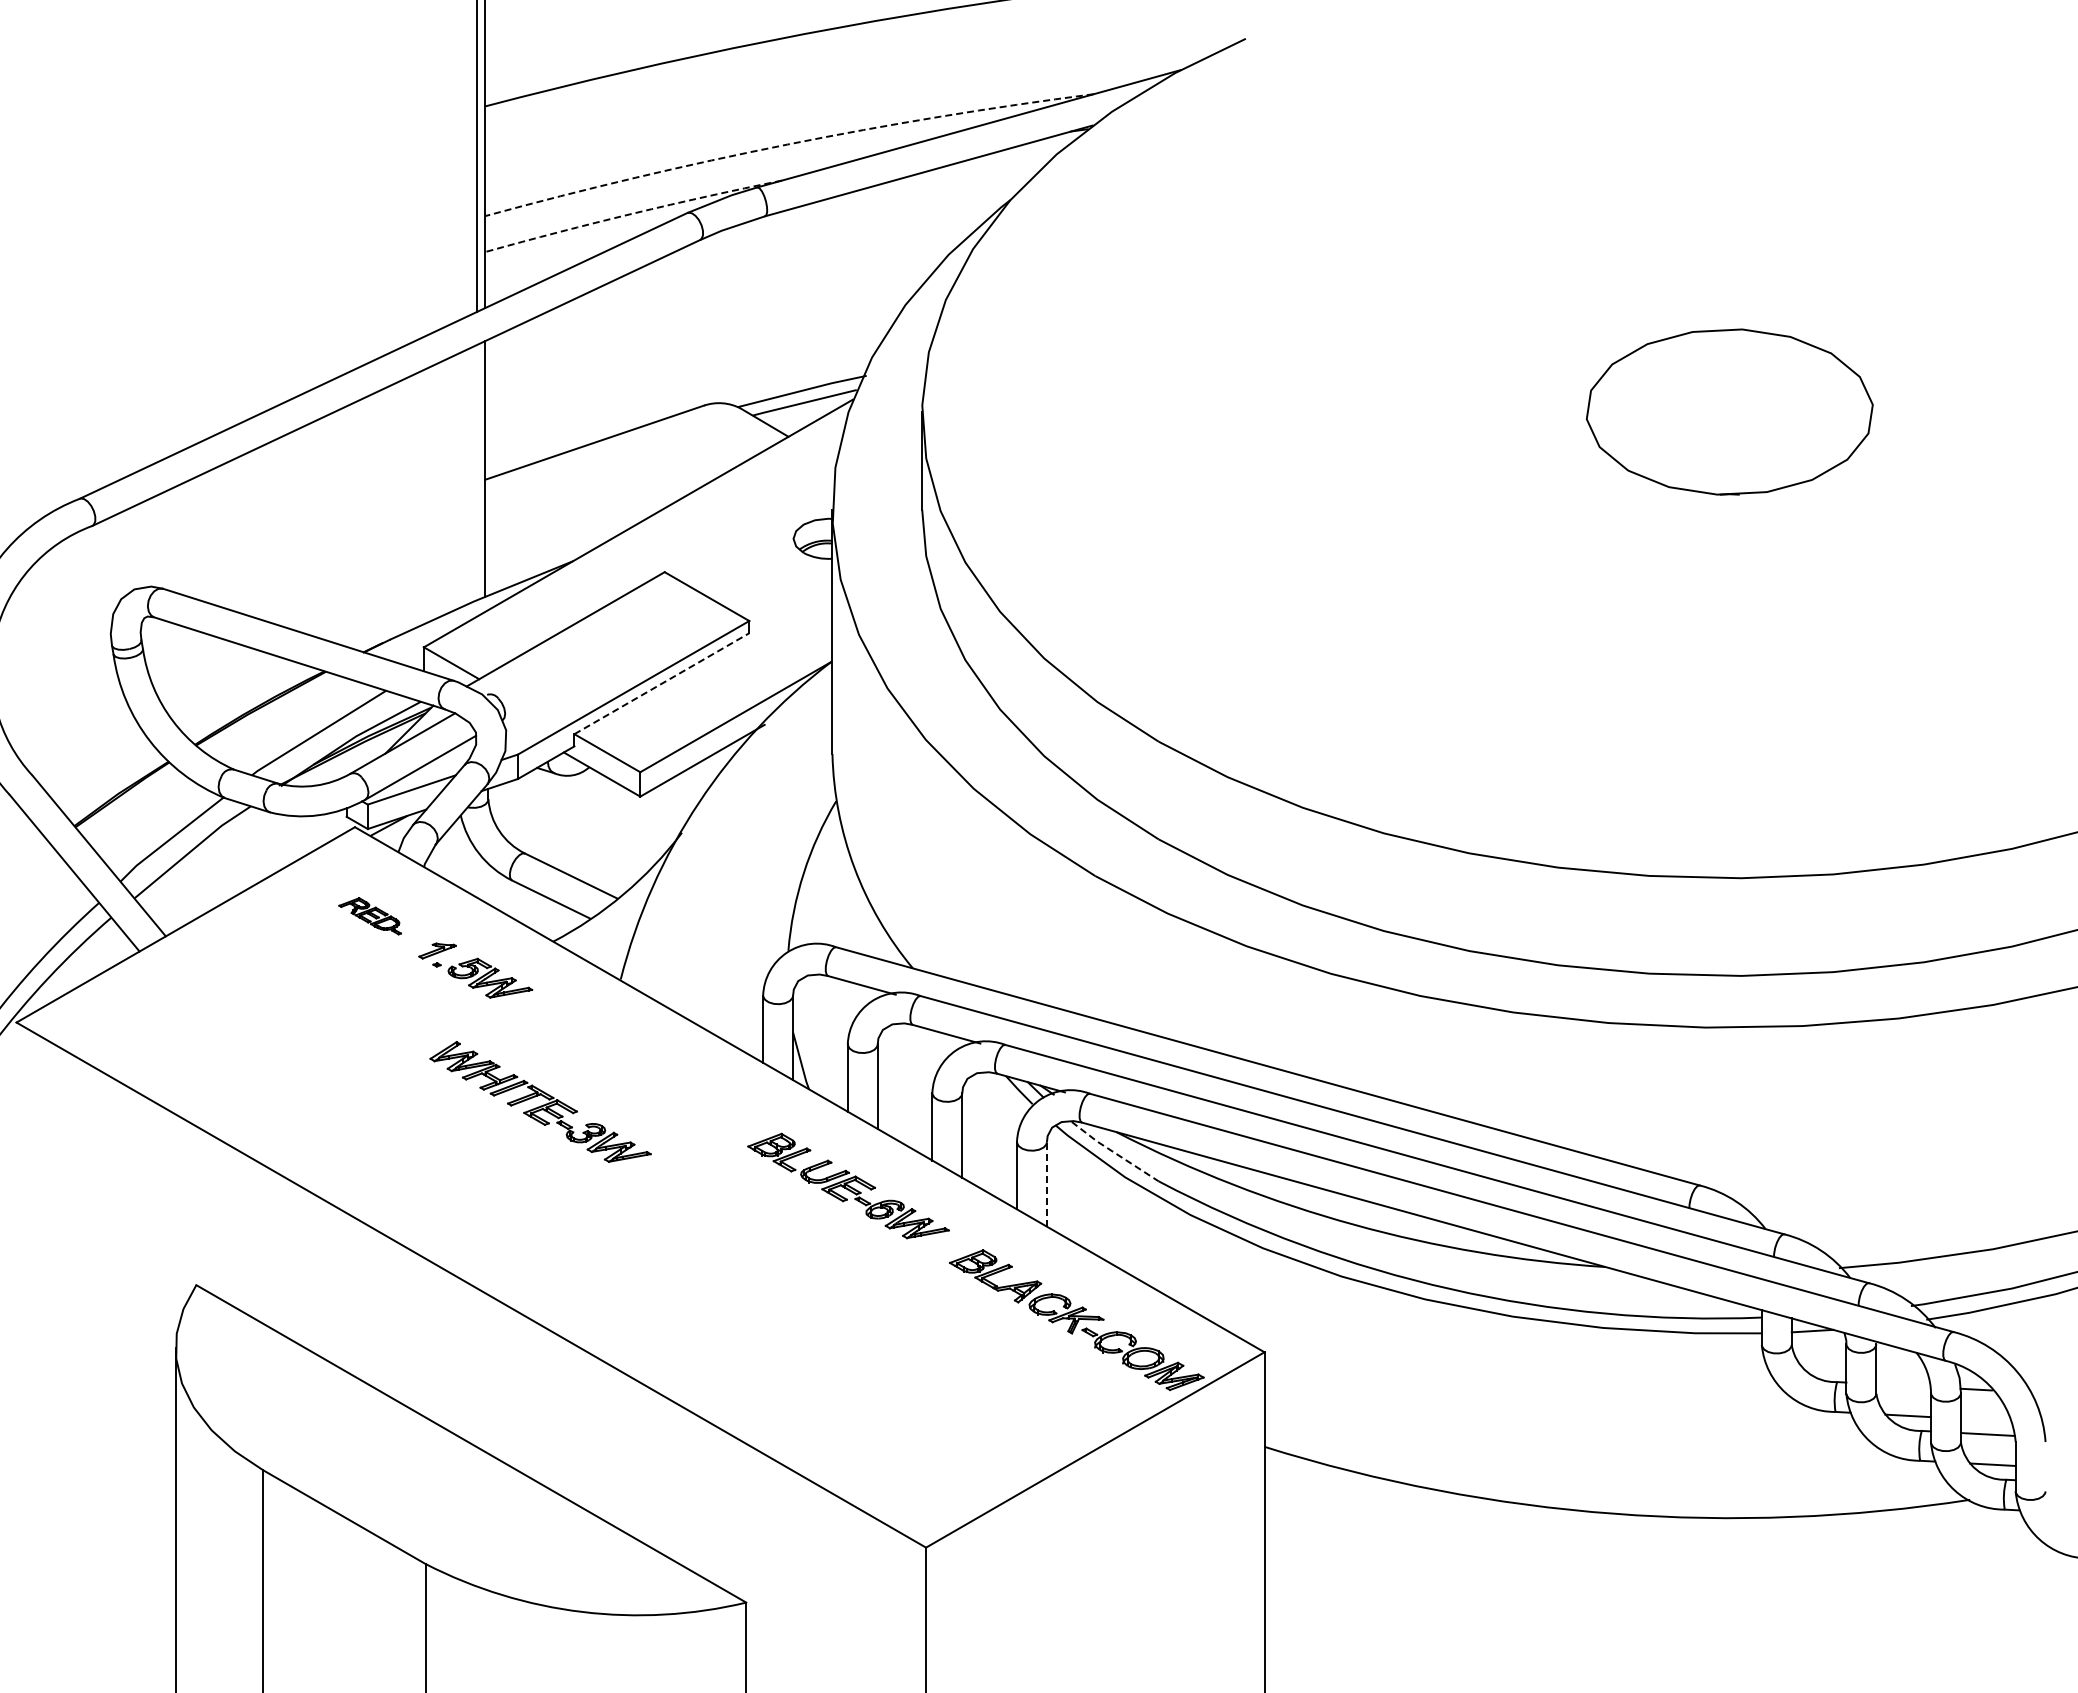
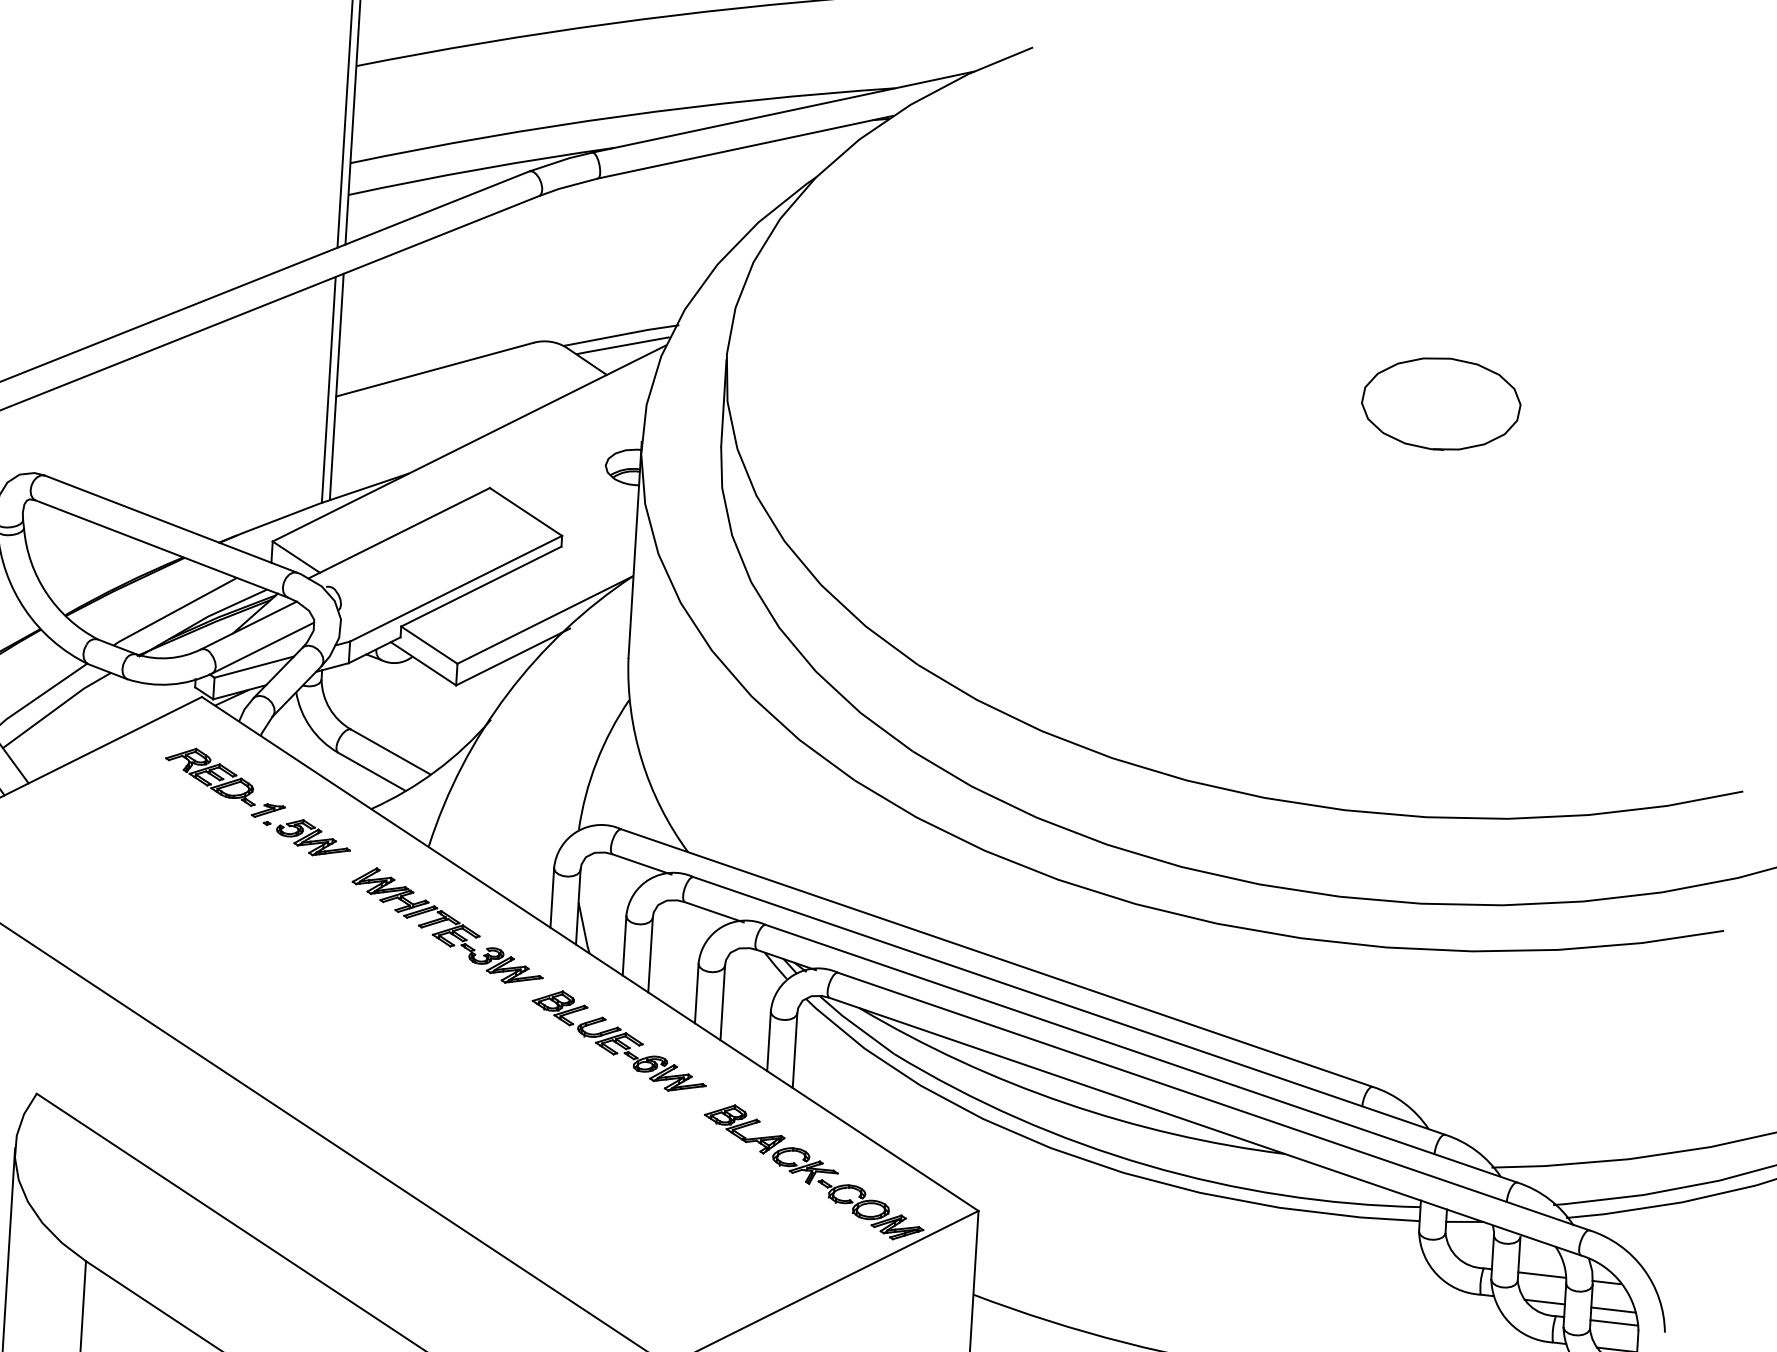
arc: (787, 144) -> (621, 116), dashed -> solid
arc: (633, 213) -> (481, 168), dashed -> solid
part: (1729, 411) -> (1440, 403), size x0.62
line: (476, 472) -> (328, 389), added
line: (661, 683) -> (481, 586), dashed -> solid
part: (369, 916) -> (209, 776), size x1.67
part: (540, 1101) -> (447, 925), moved
line: (1113, 1152) -> (855, 1025), dashed -> solid
line: (1046, 1183) -> (794, 1049), dashed -> solid
line: (1903, 1385) -> (1542, 1274), added
line: (1985, 1419) -> (1612, 1309), added

